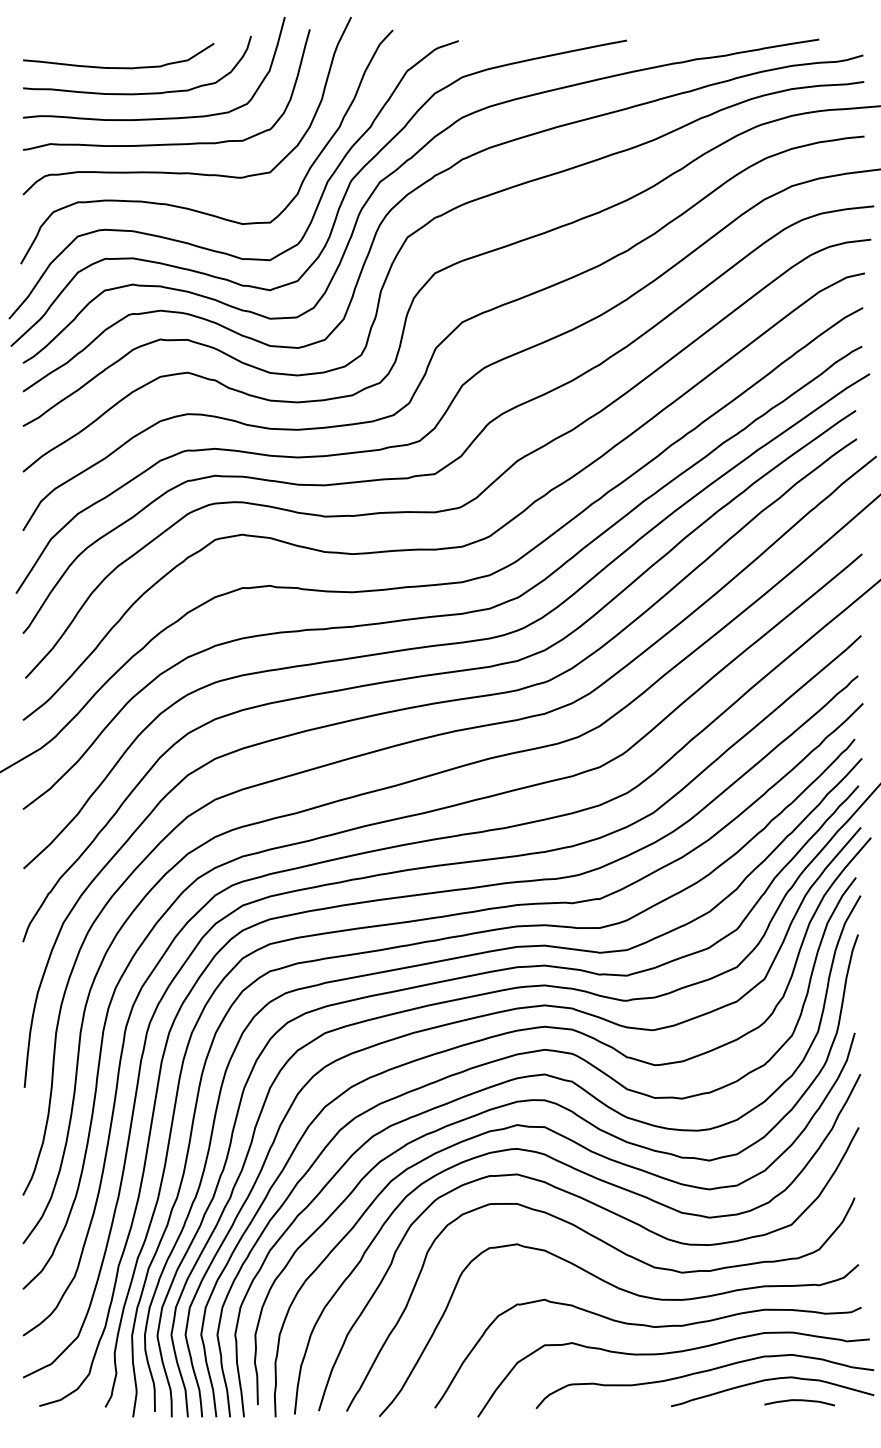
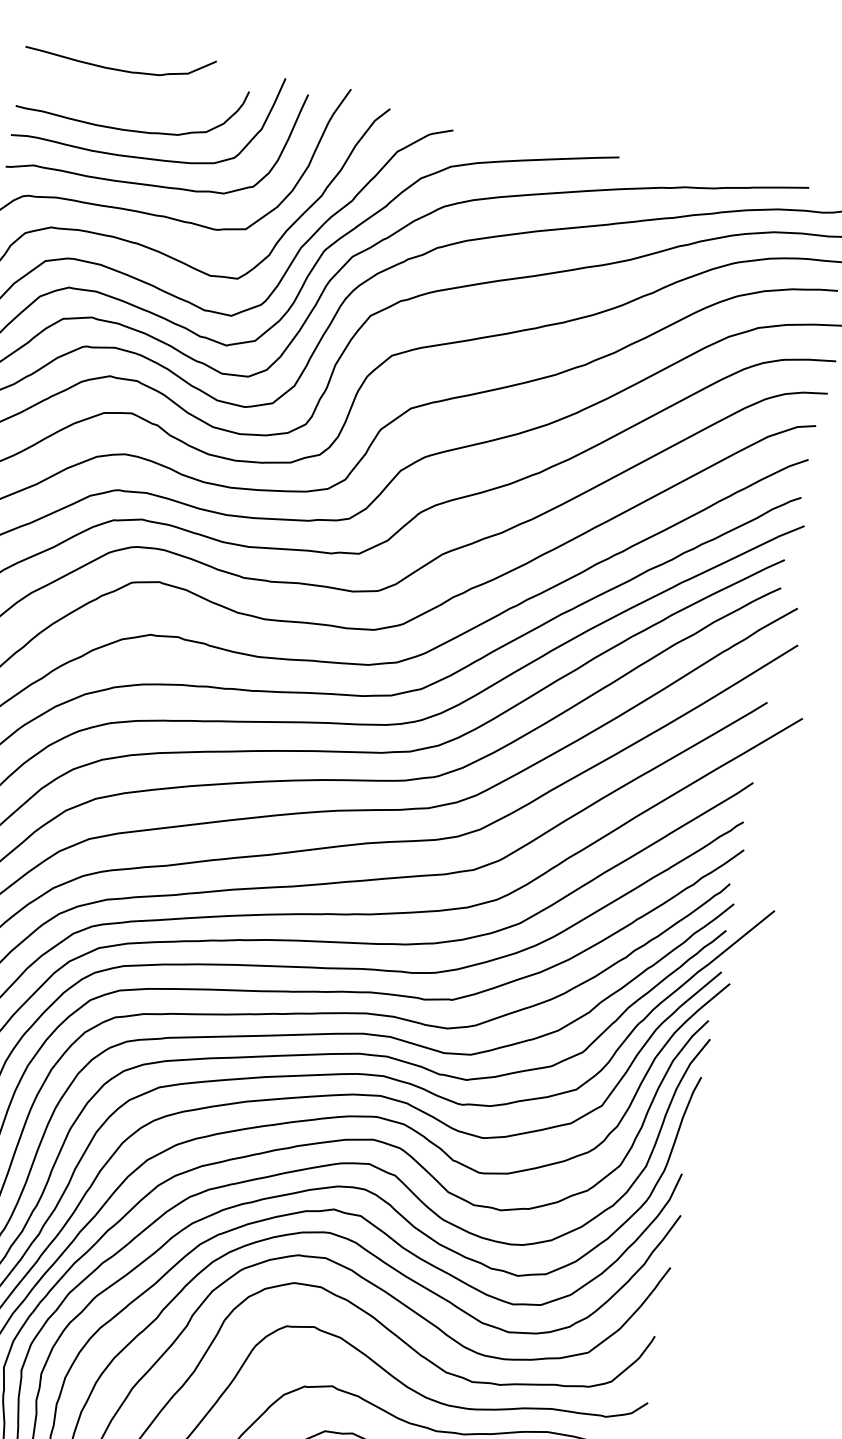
curve: (118, 67) -> (118, 69), moved

